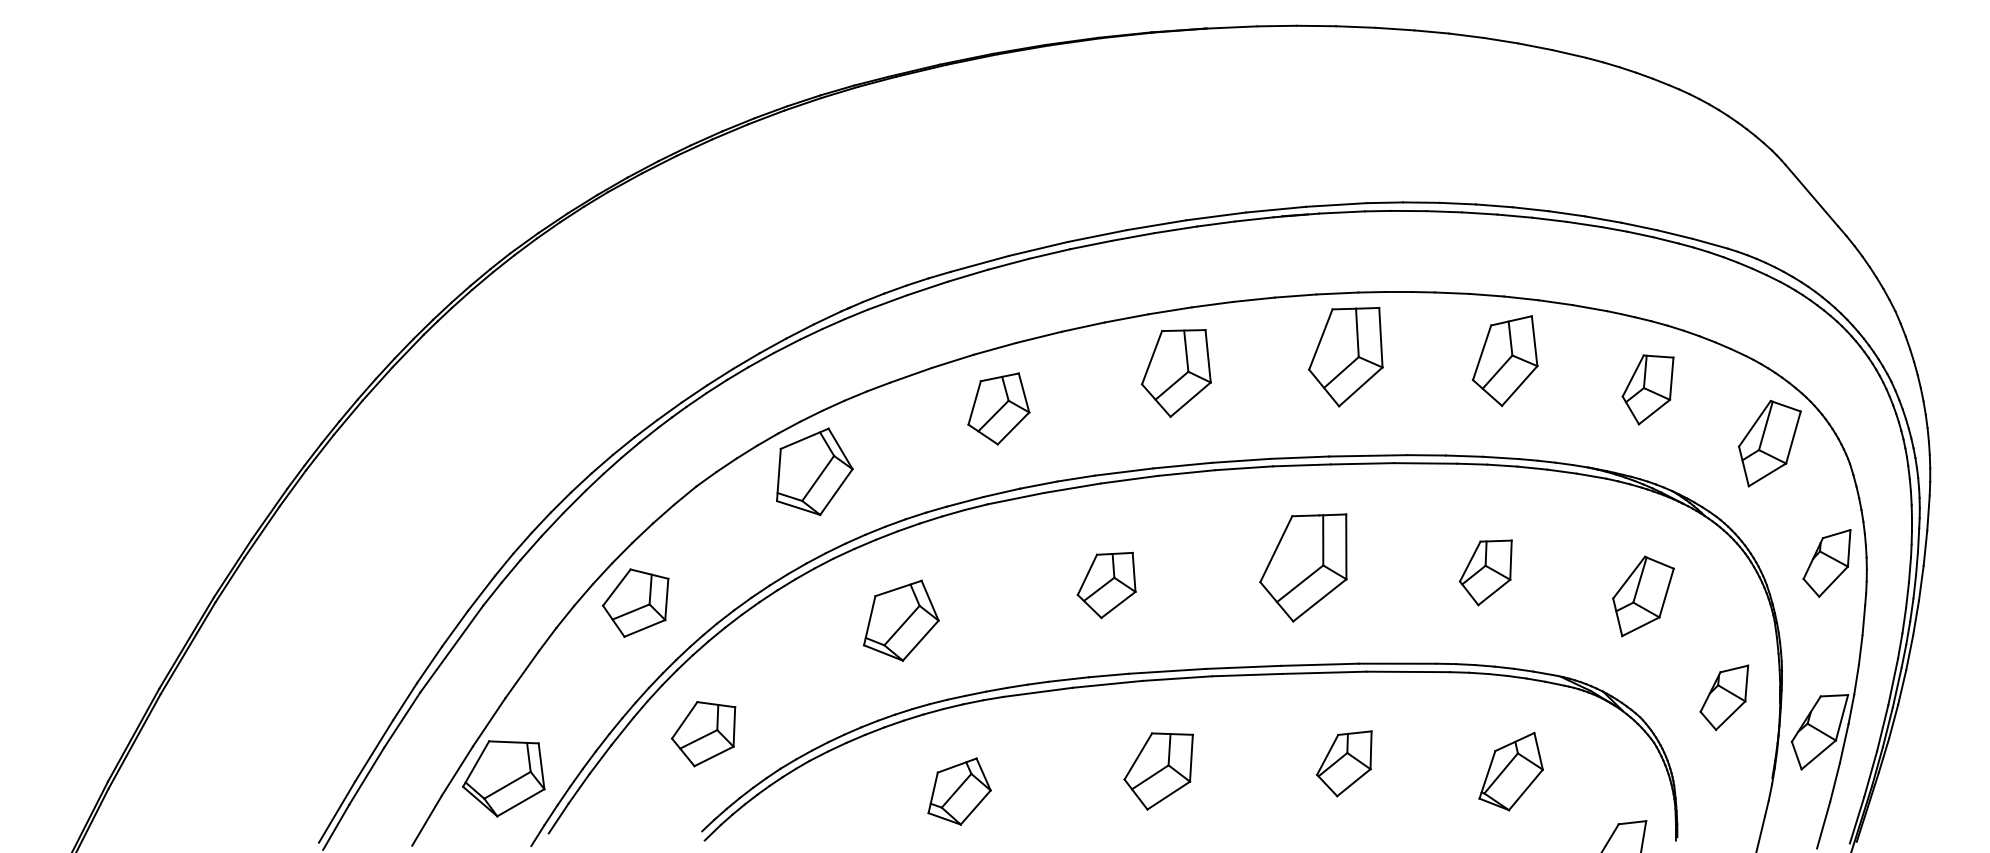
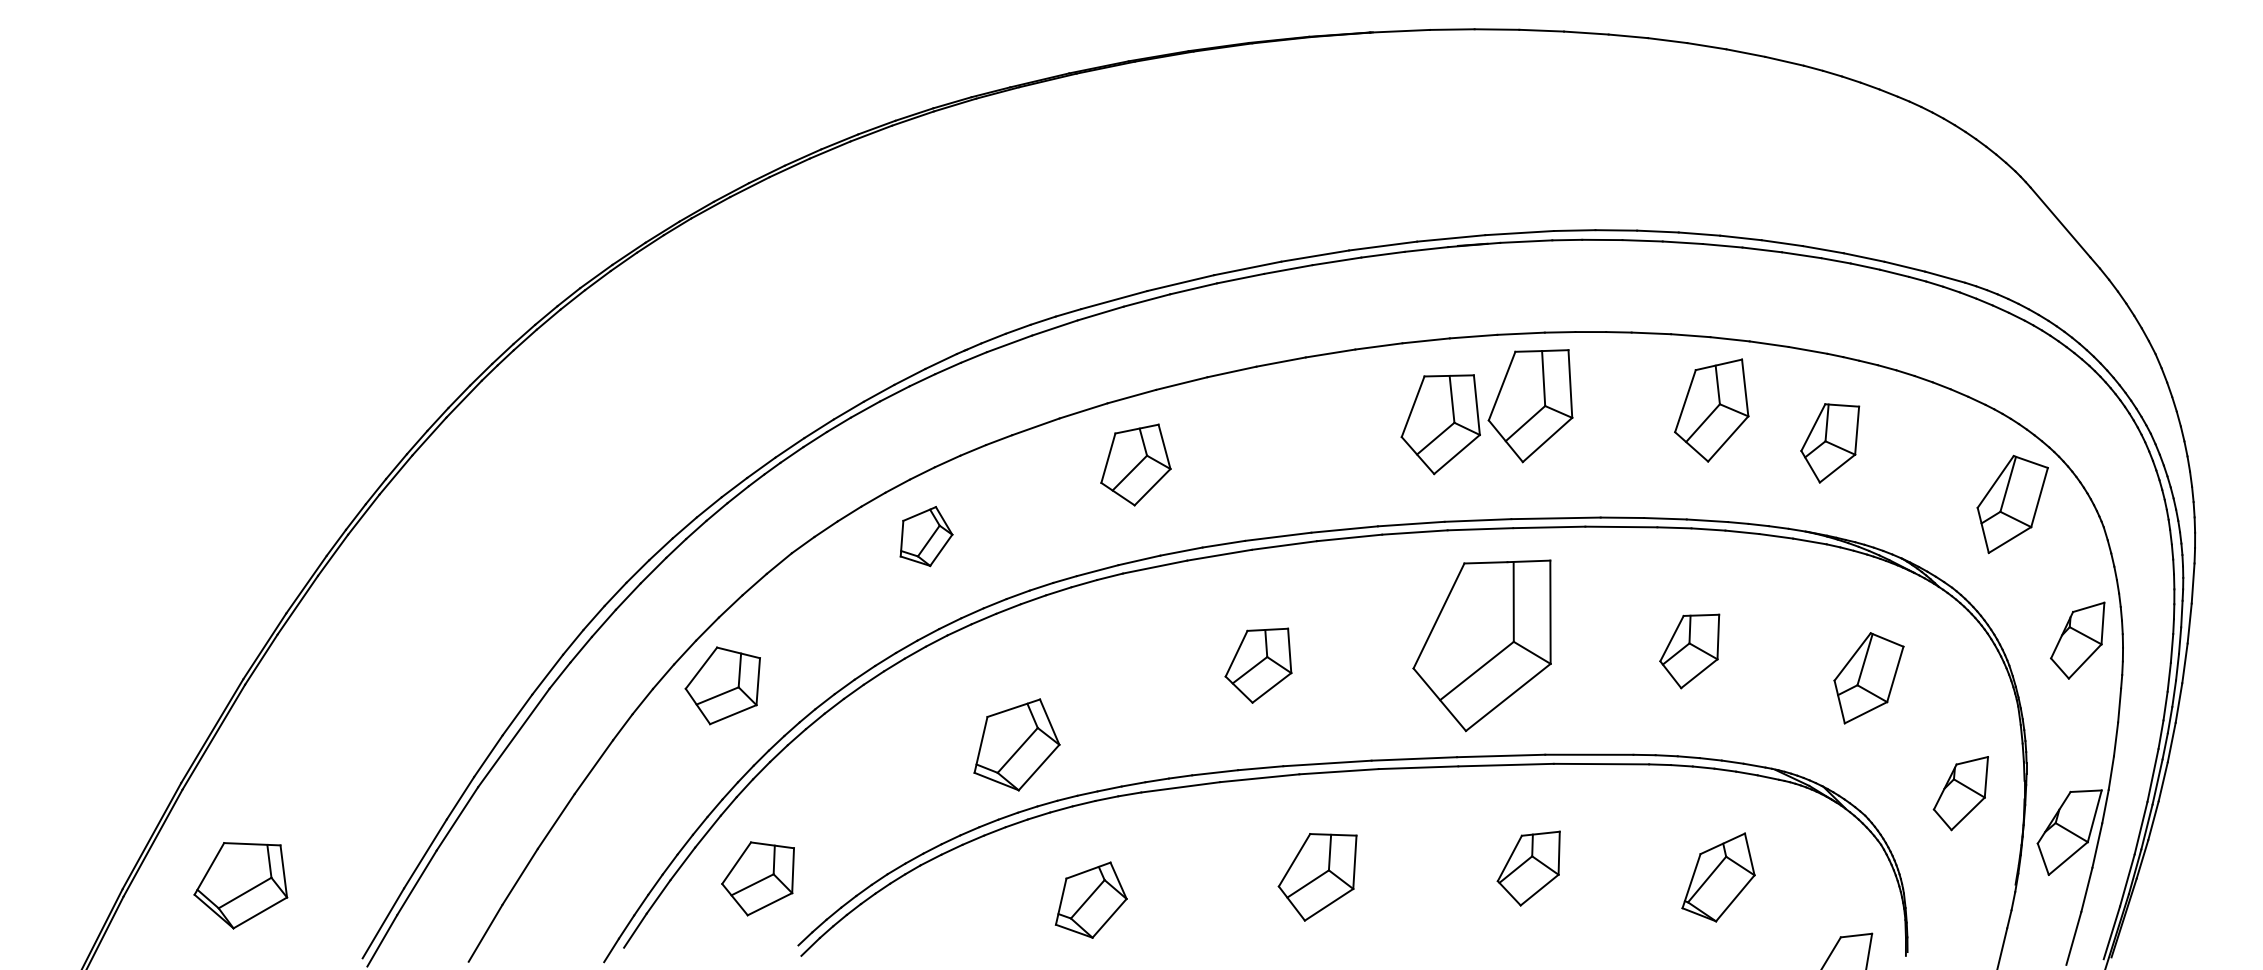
part: (1176, 373) -> (1440, 424), moved
part: (1648, 390) -> (1830, 443), moved
part: (814, 471) -> (926, 536), size x0.6
part: (1303, 567) -> (1482, 645), size x1.4
part: (900, 620) -> (1016, 744), moved
part: (703, 733) -> (757, 878), moved
part: (503, 778) -> (240, 885), moved

